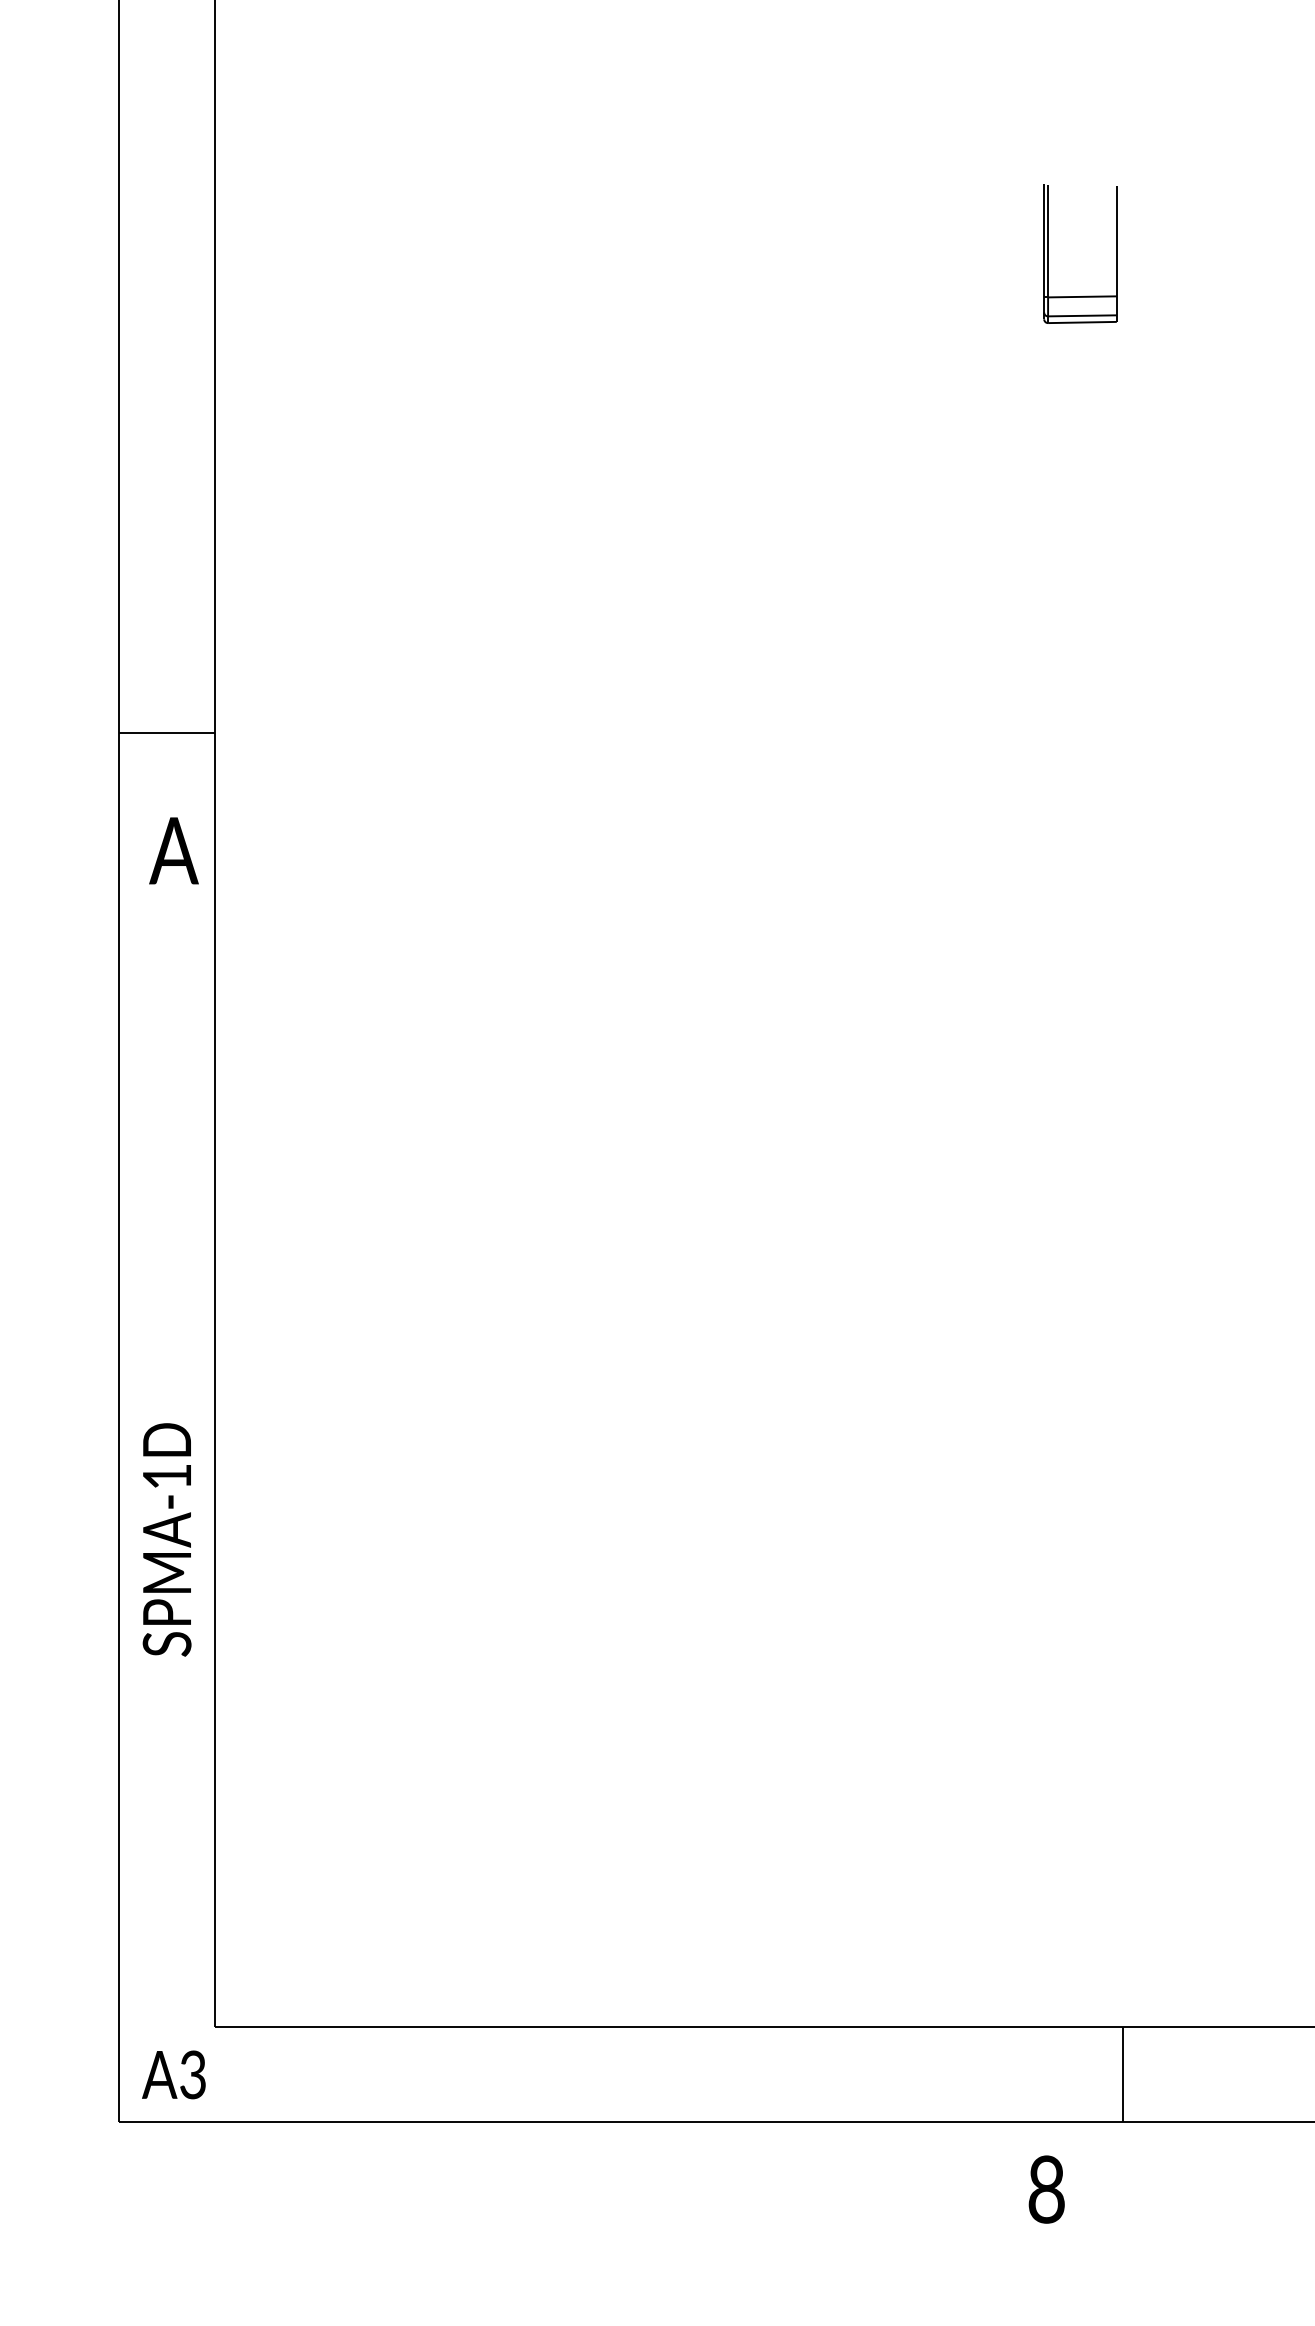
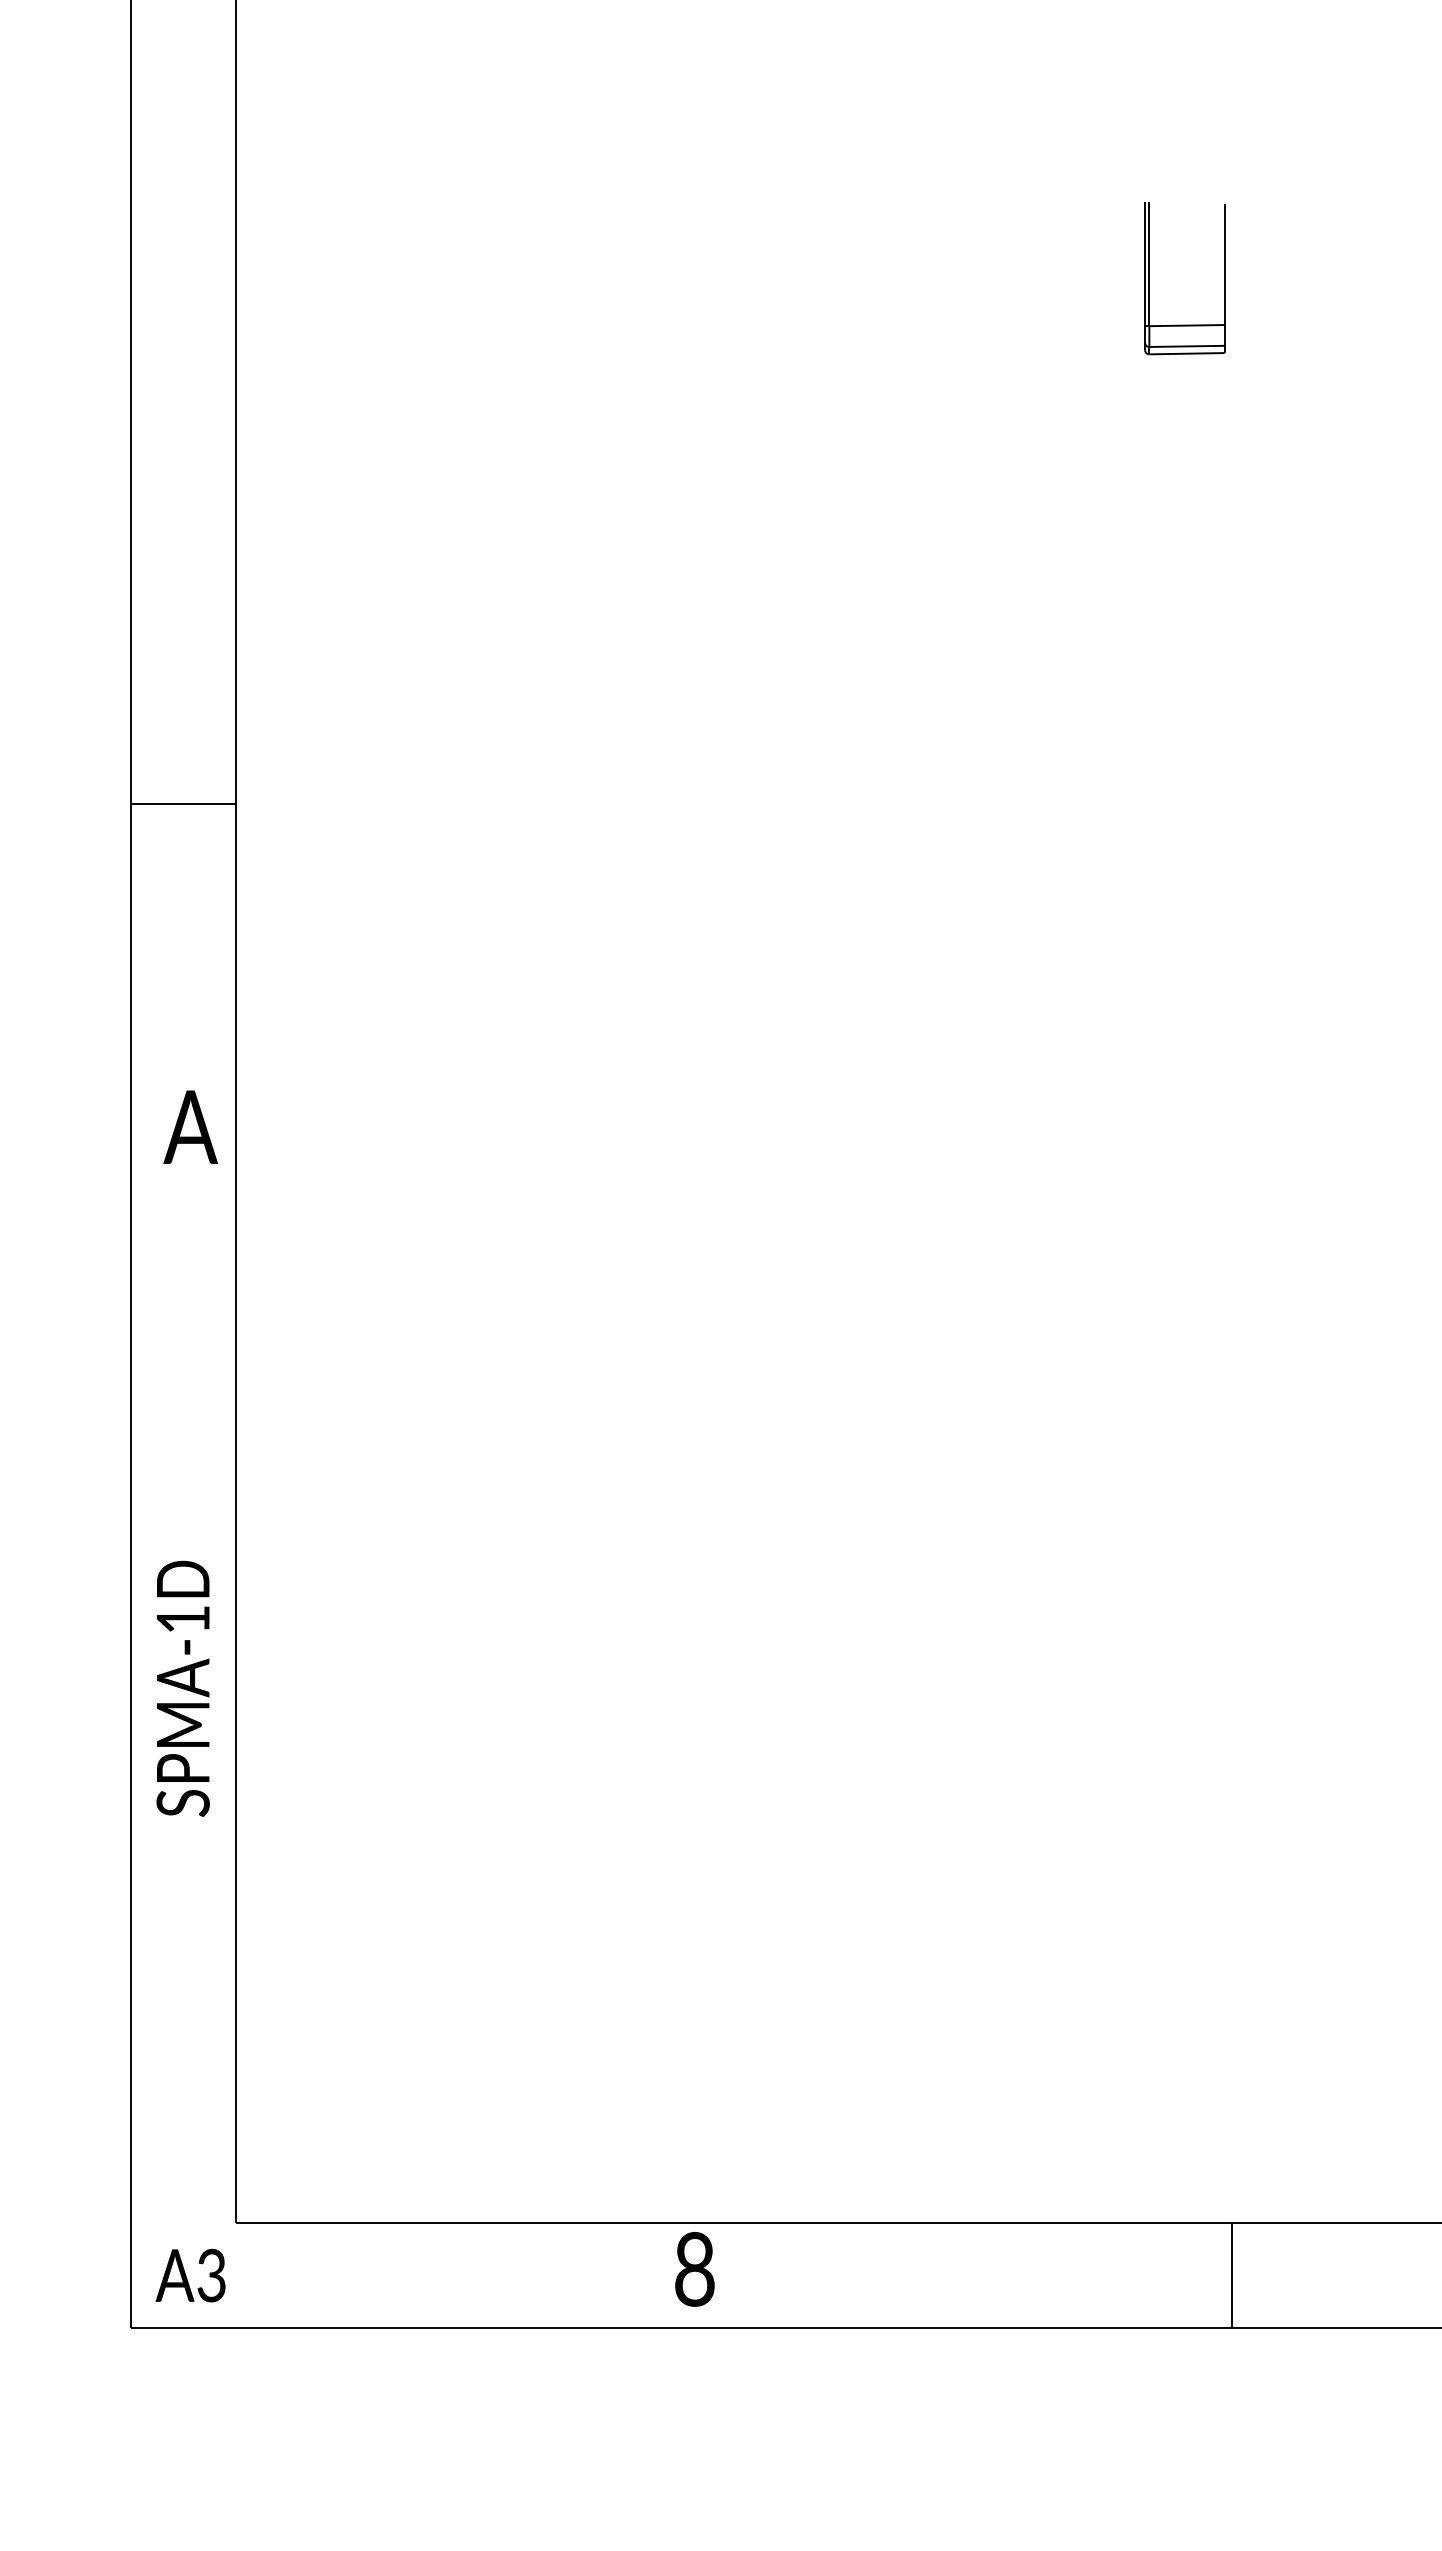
text: (173, 850) -> (190, 1126), moved
text: (1046, 2189) -> (694, 2269), moved

